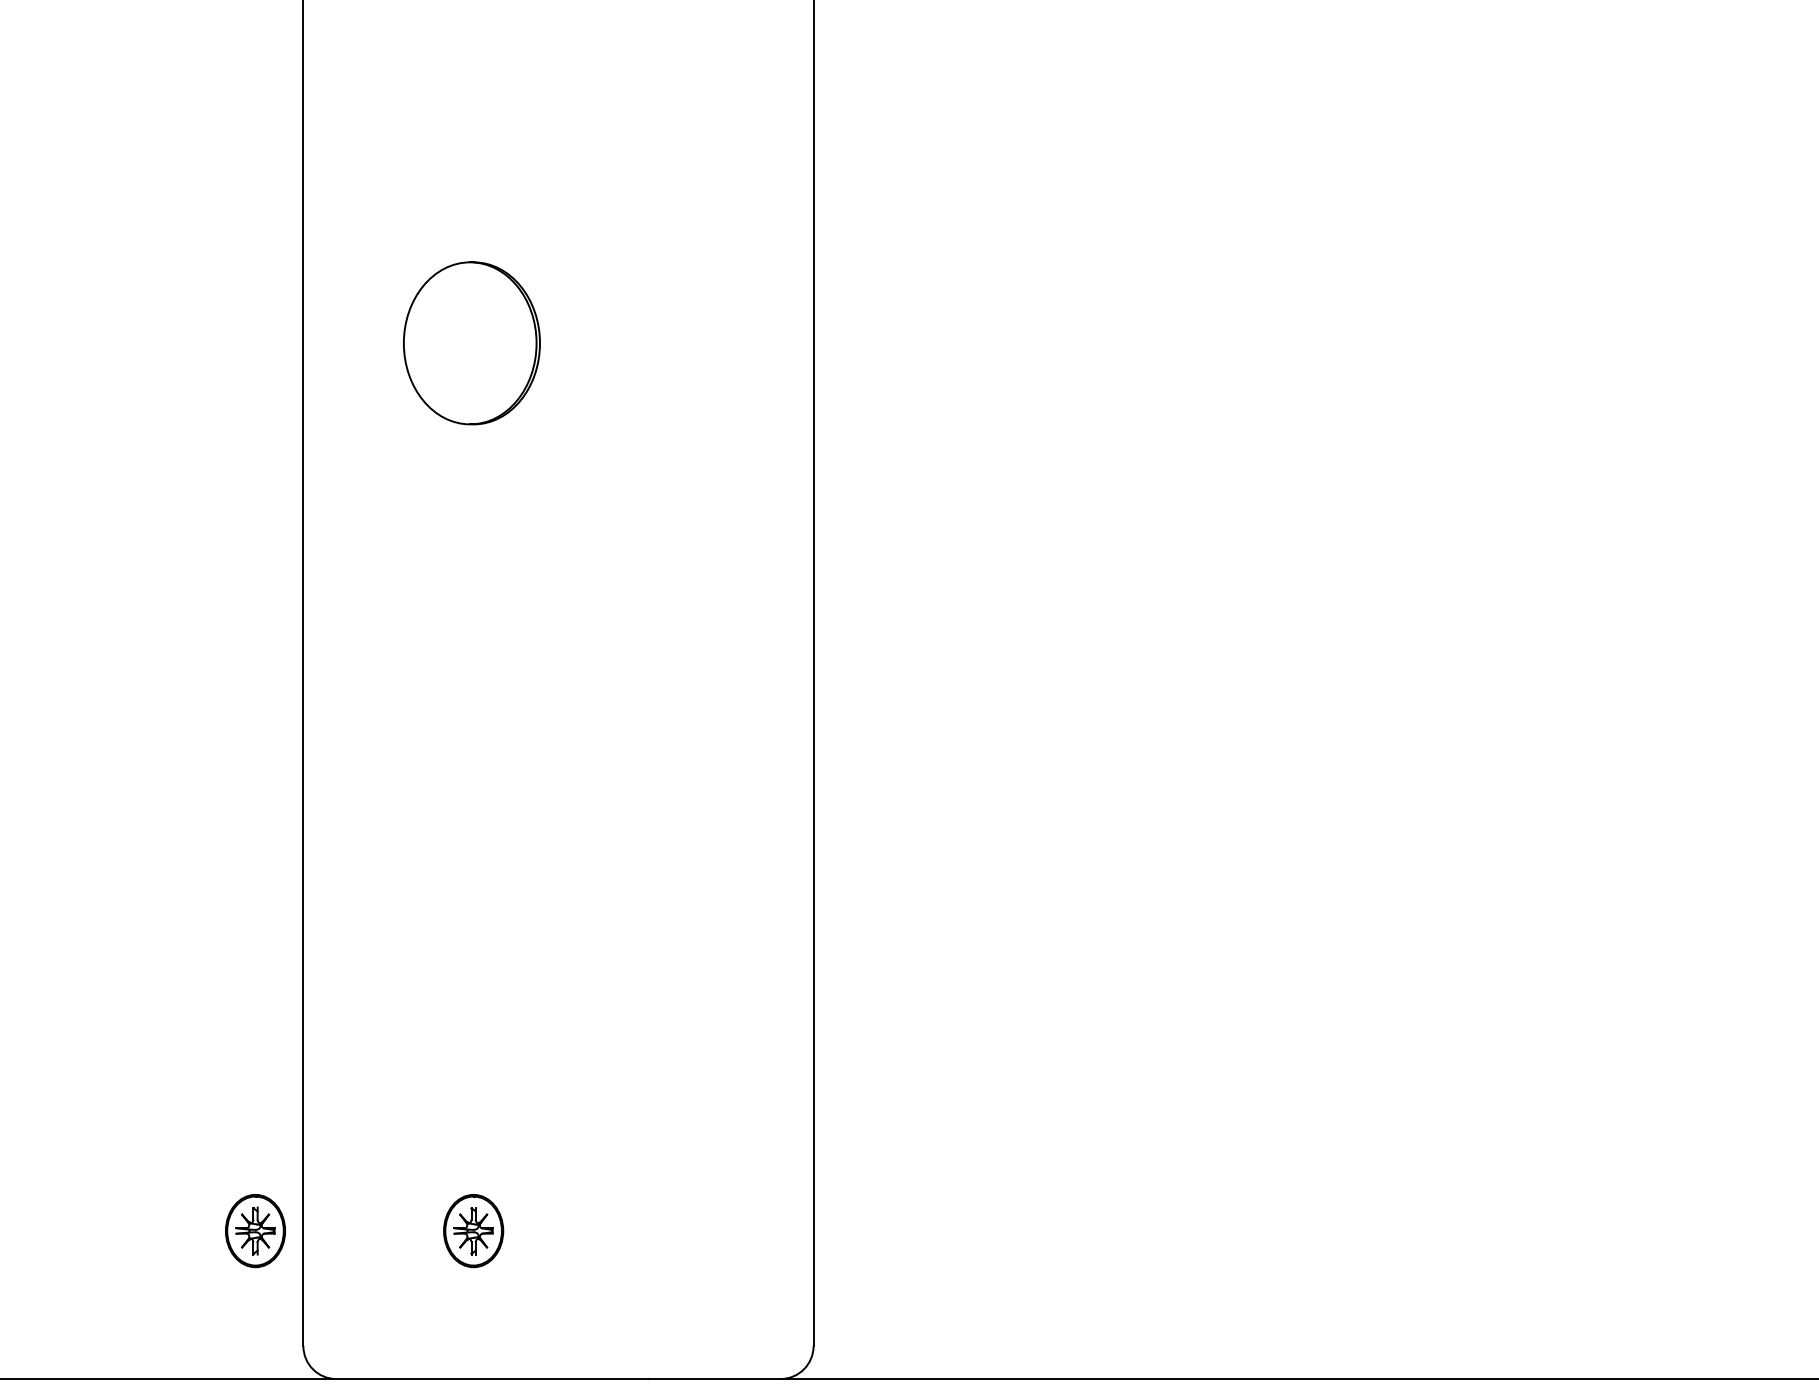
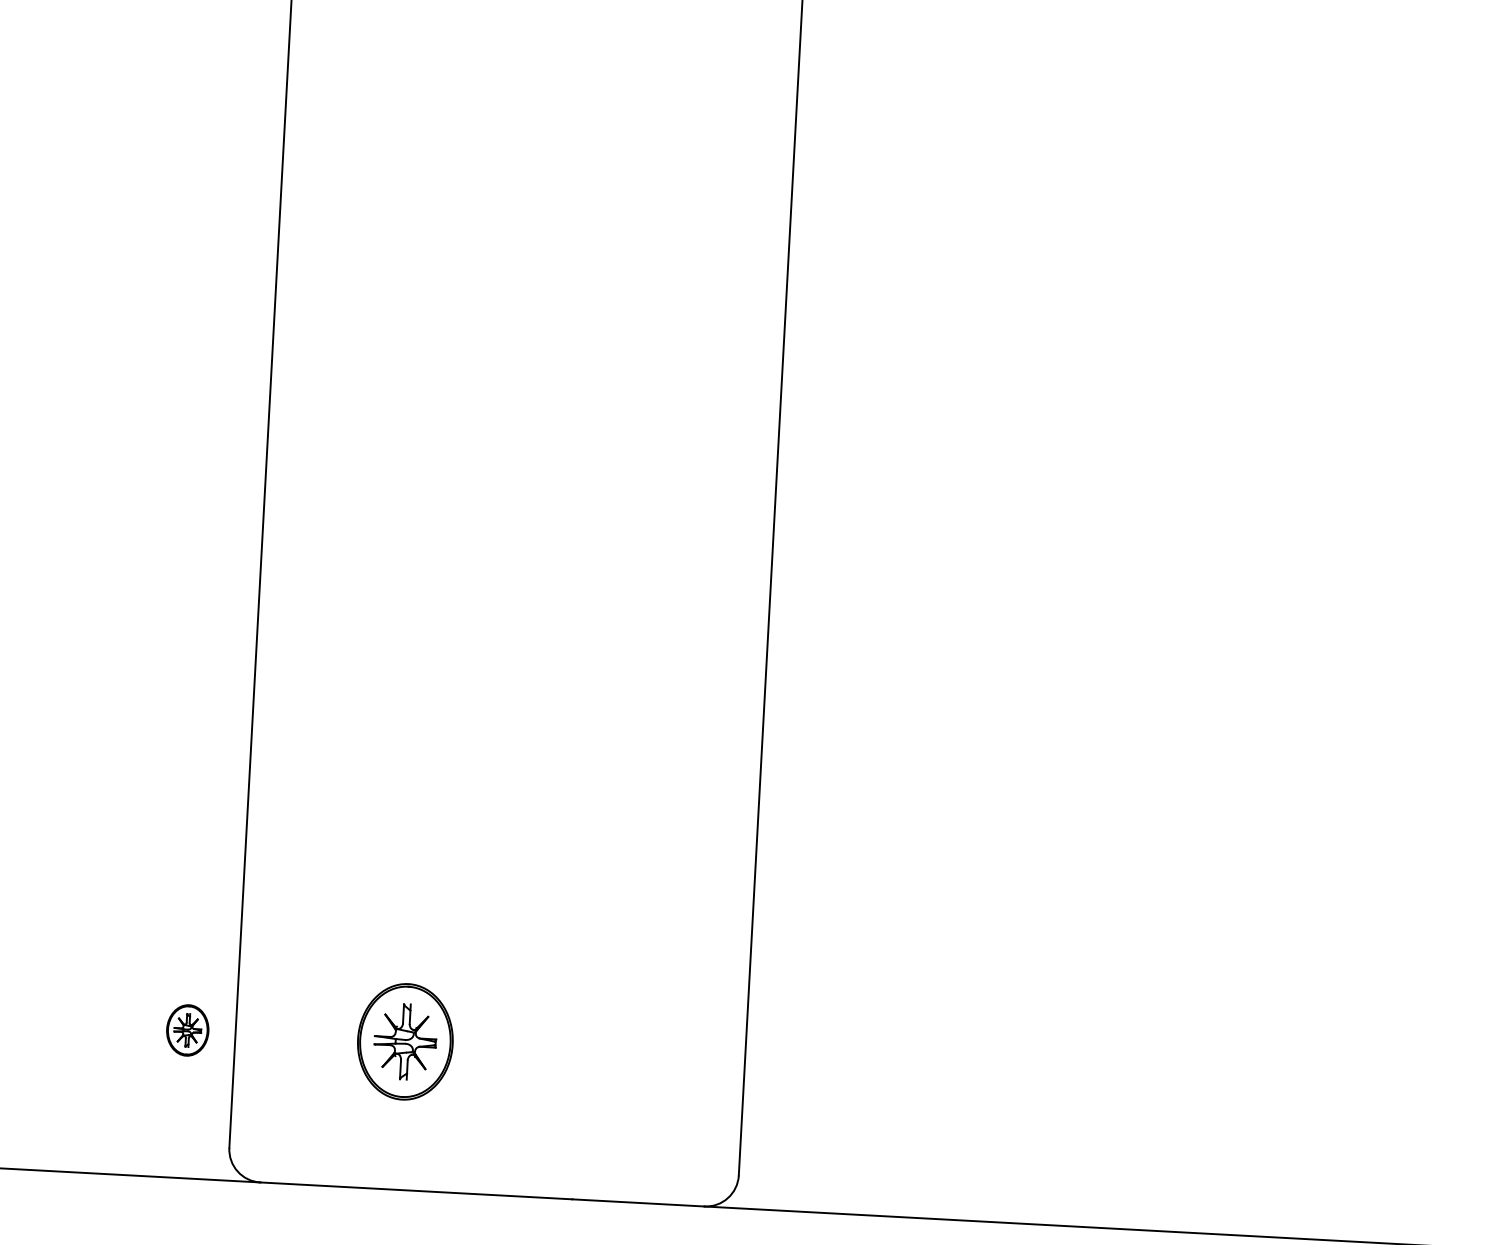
part: (471, 343) -> (451, 155), removed
part: (255, 1231) -> (187, 1030), size x0.7
part: (473, 1231) -> (405, 1042), size x1.6

